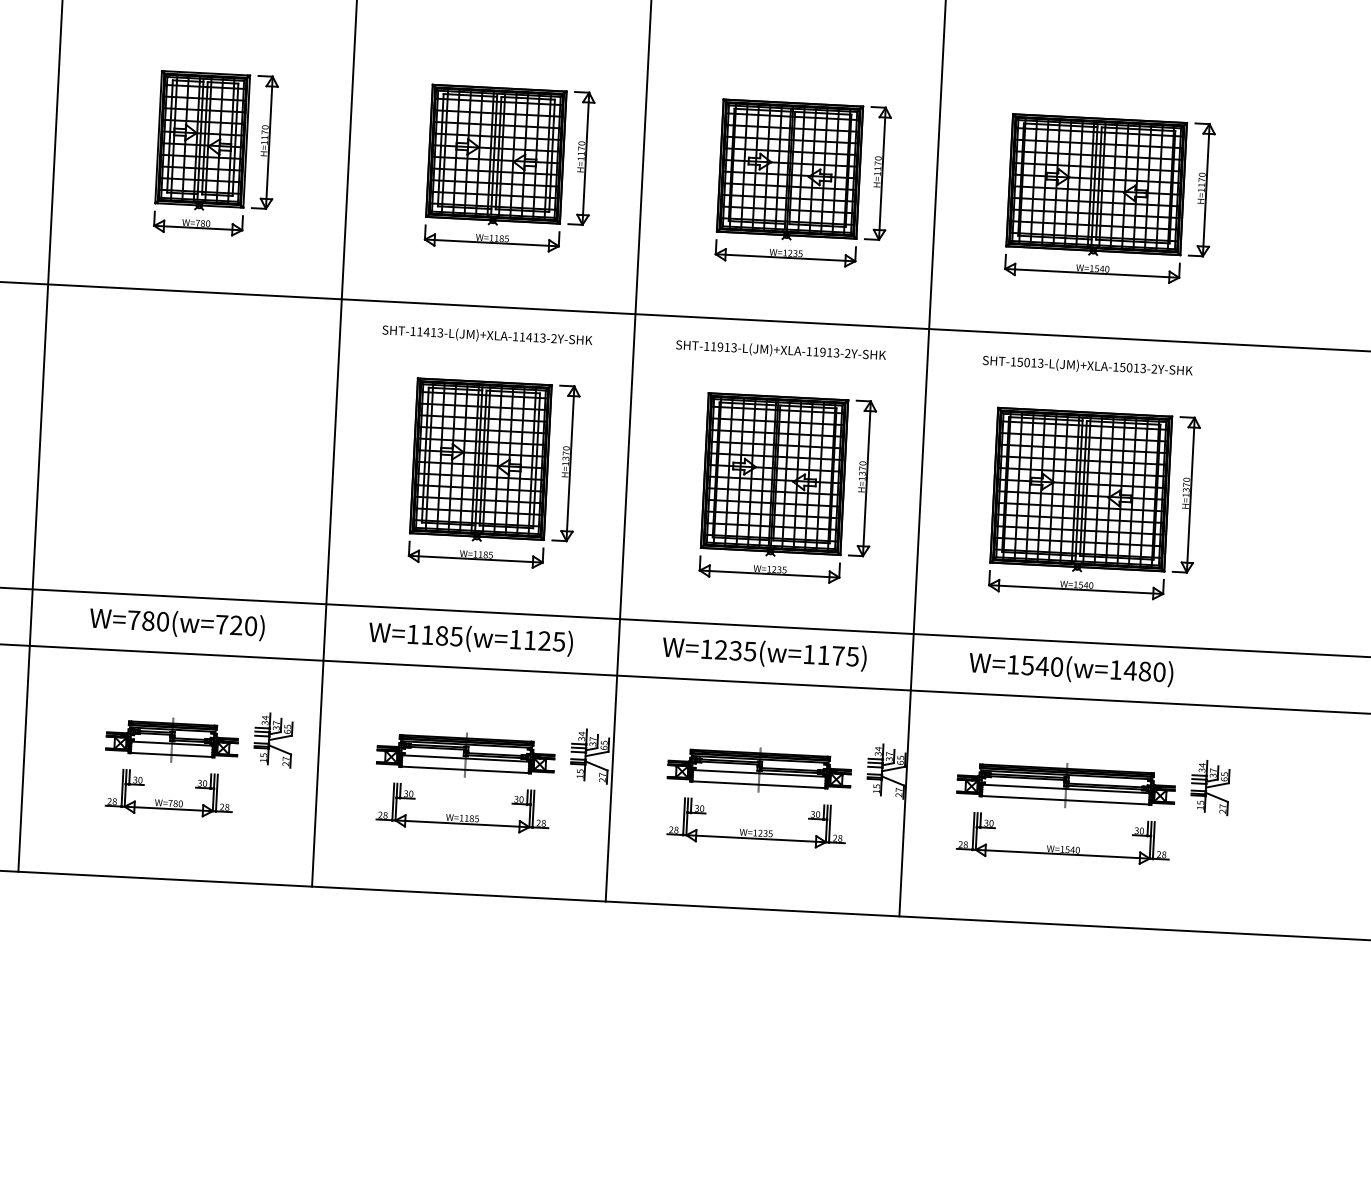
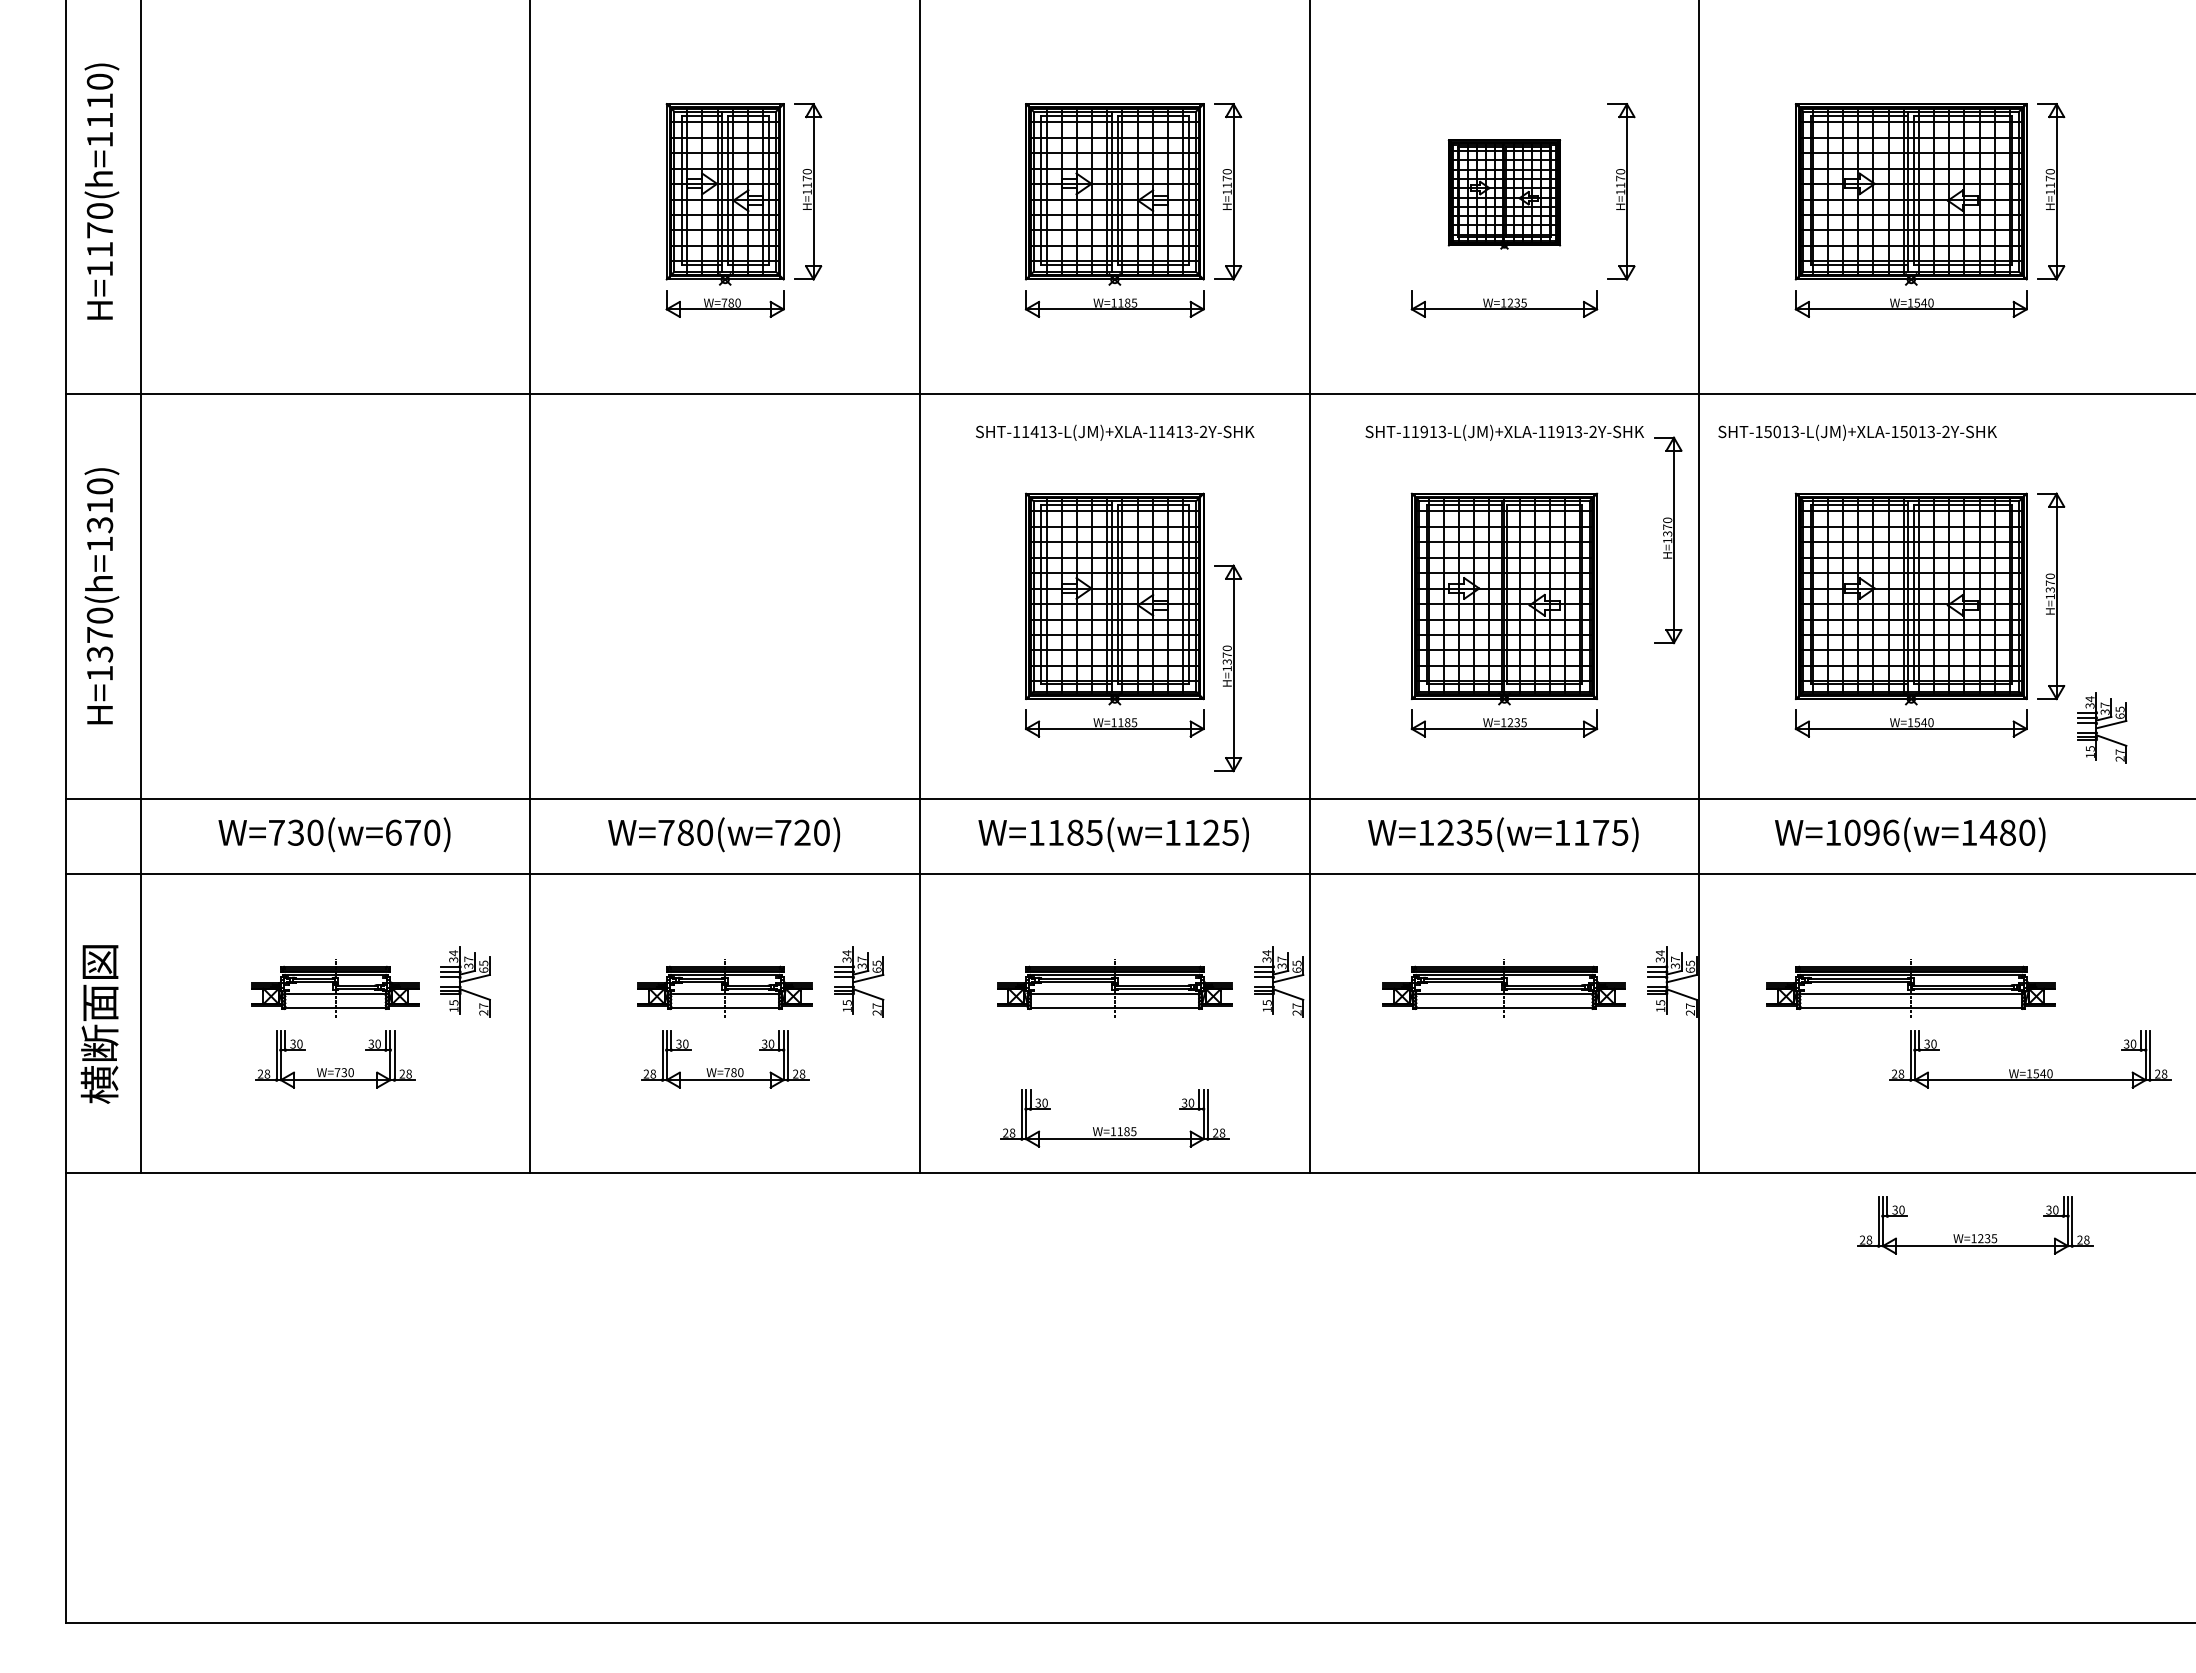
part: (789, 171) -> (1504, 194), size x0.6
text: (1087, 366) -> (1857, 432), moved
part: (566, 463) -> (1228, 668), moved
part: (862, 478) -> (1668, 540), moved
text: (1042, 666) -> (1871, 832), W=1540(w=1480) -> W=1096(w=1480)
part: (1210, 787) -> (2102, 727), moved
part: (462, 815) -> (1114, 1127), moved
part: (755, 829) -> (1974, 1234), moved
part: (1063, 846) -> (2030, 1069), moved

